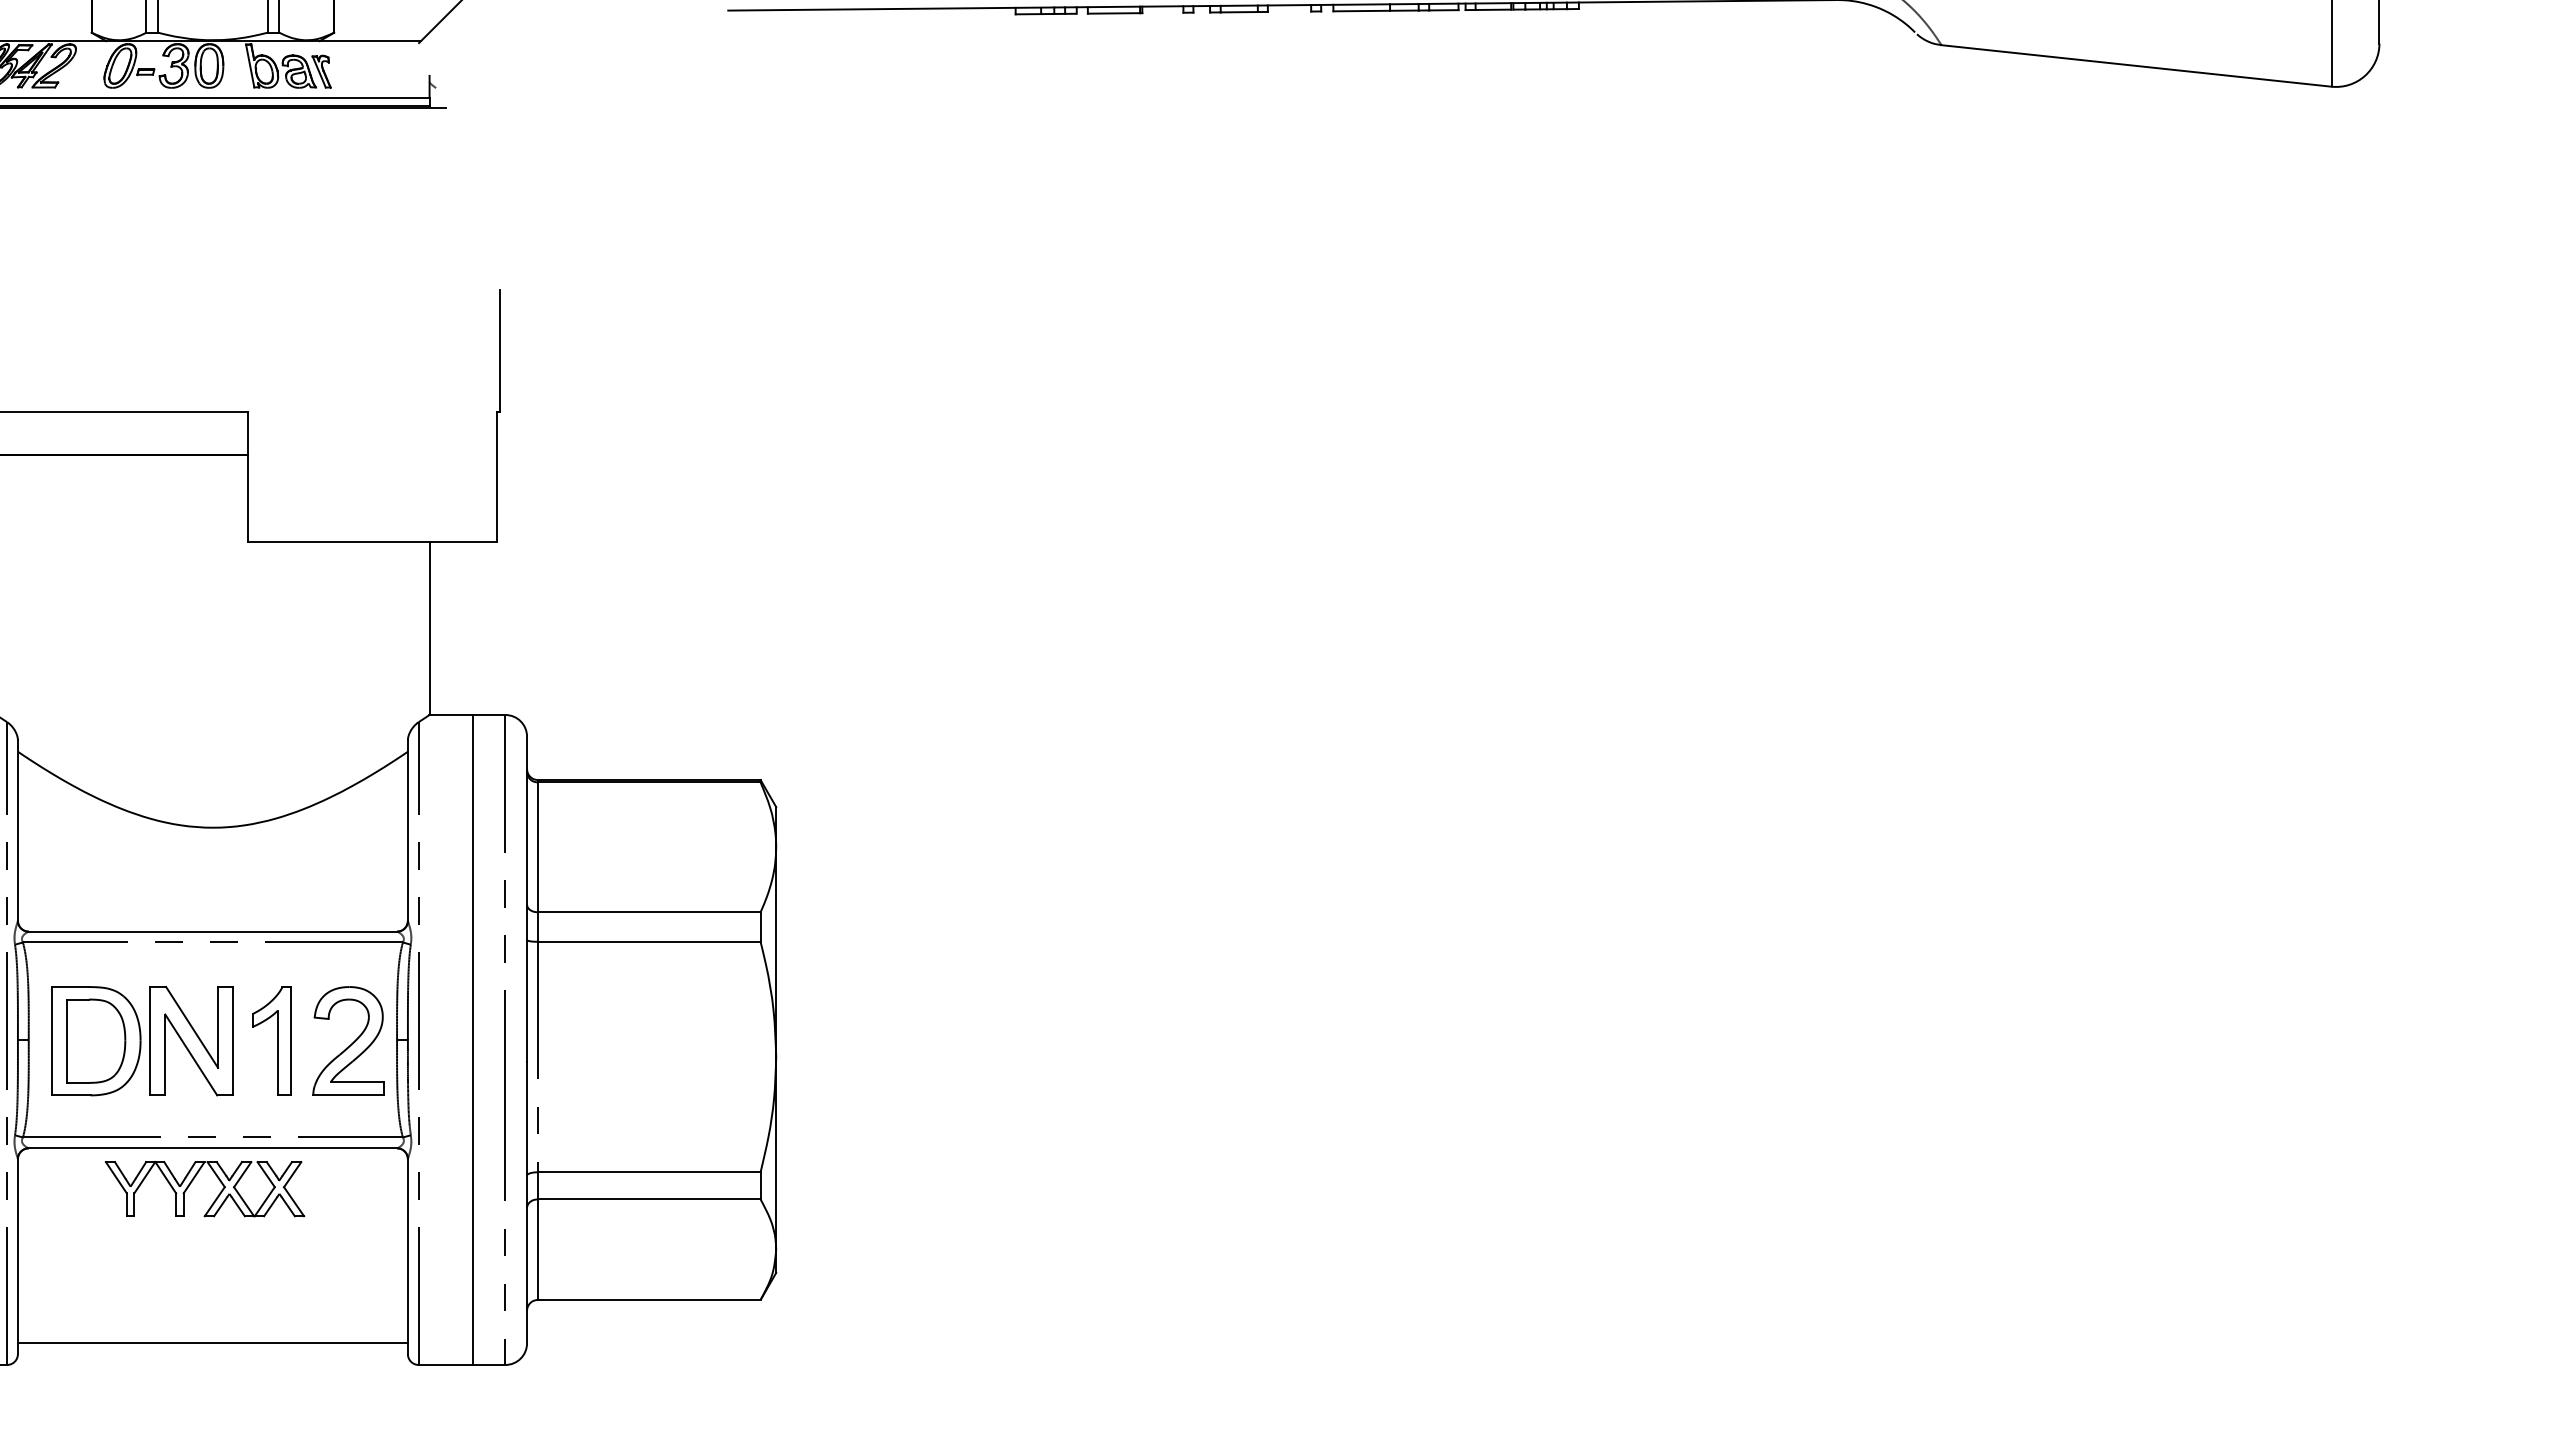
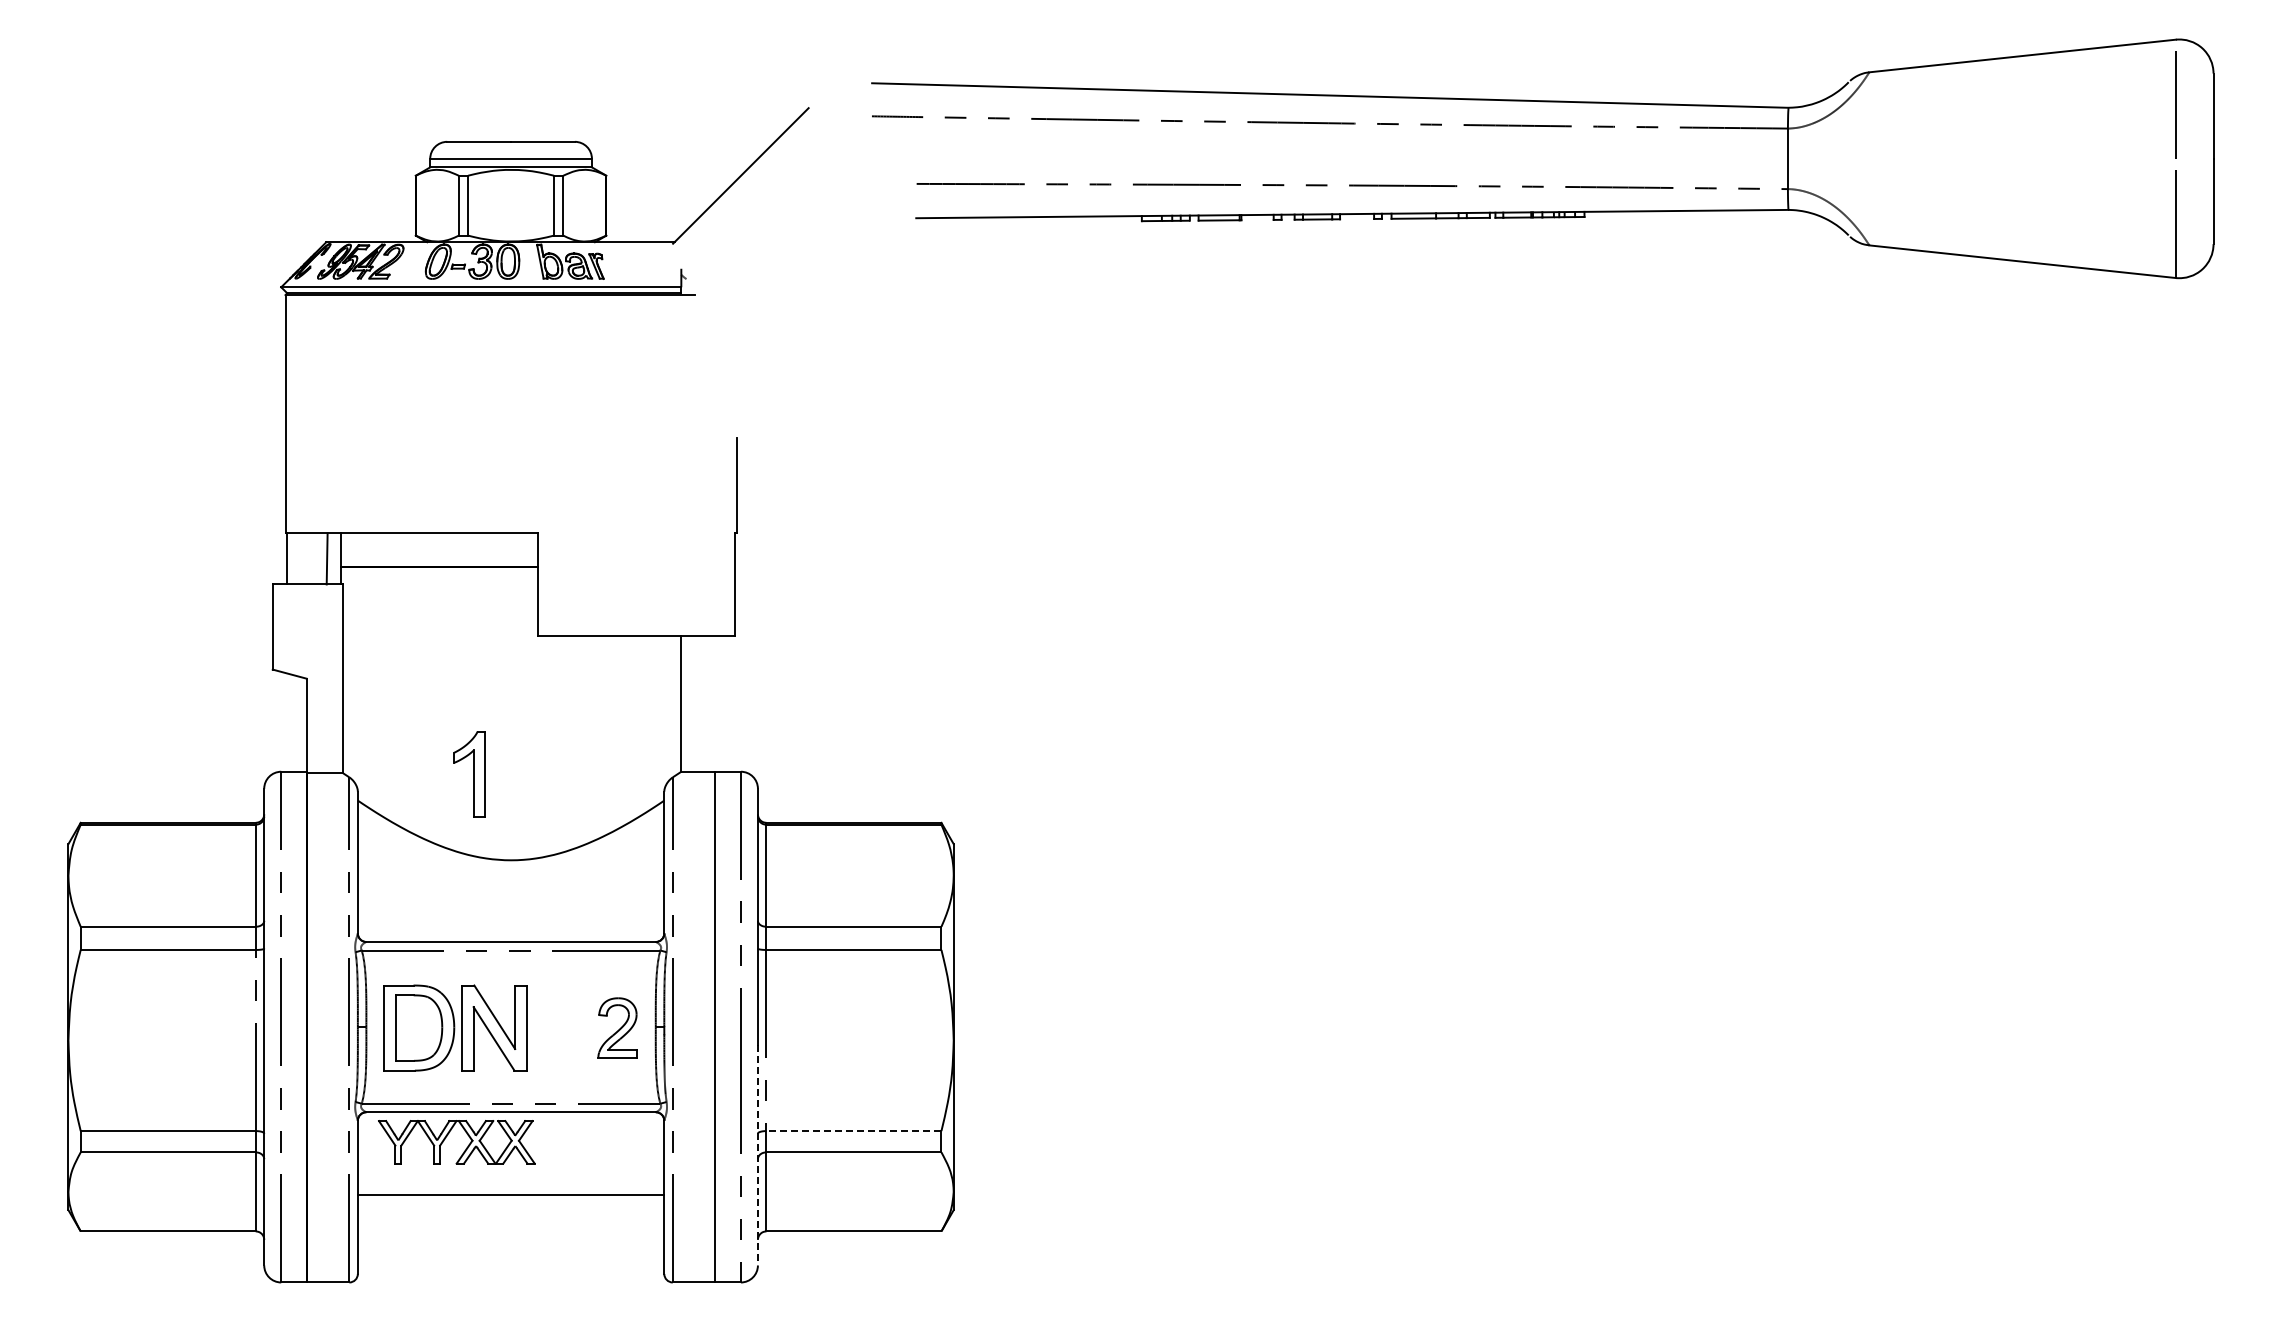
part: (348, 1040) -> (617, 1027), size x0.7
part: (271, 1041) -> (469, 774), moved
line: (648, 1172) -> (853, 1131), solid -> dashed
part: (193, 1181) -> (447, 1136), moved
line: (526, 1203) -> (757, 1155), solid -> dashed
line: (212, 1343) -> (510, 1195), moved

